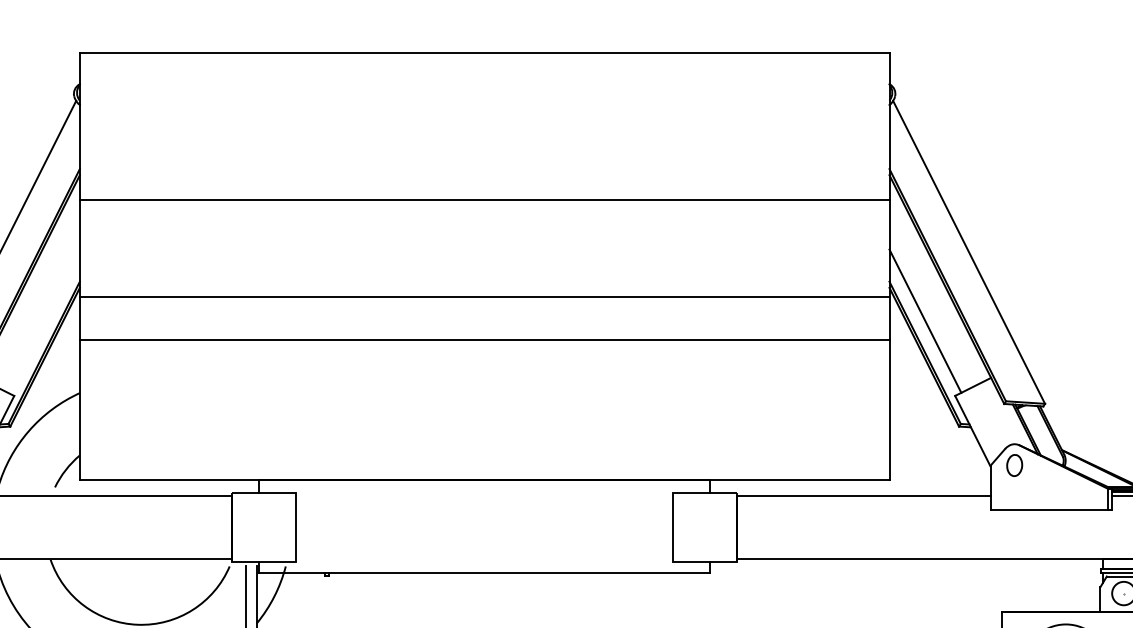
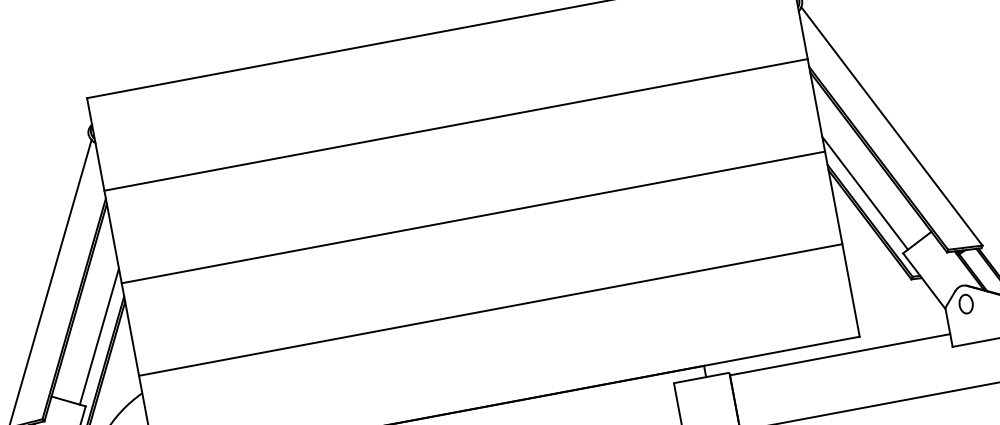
line: (484, 200) -> (456, 125), moved
line: (484, 296) -> (473, 217), moved
line: (43, 320) -> (98, 336), added
line: (484, 340) -> (490, 310), moved

